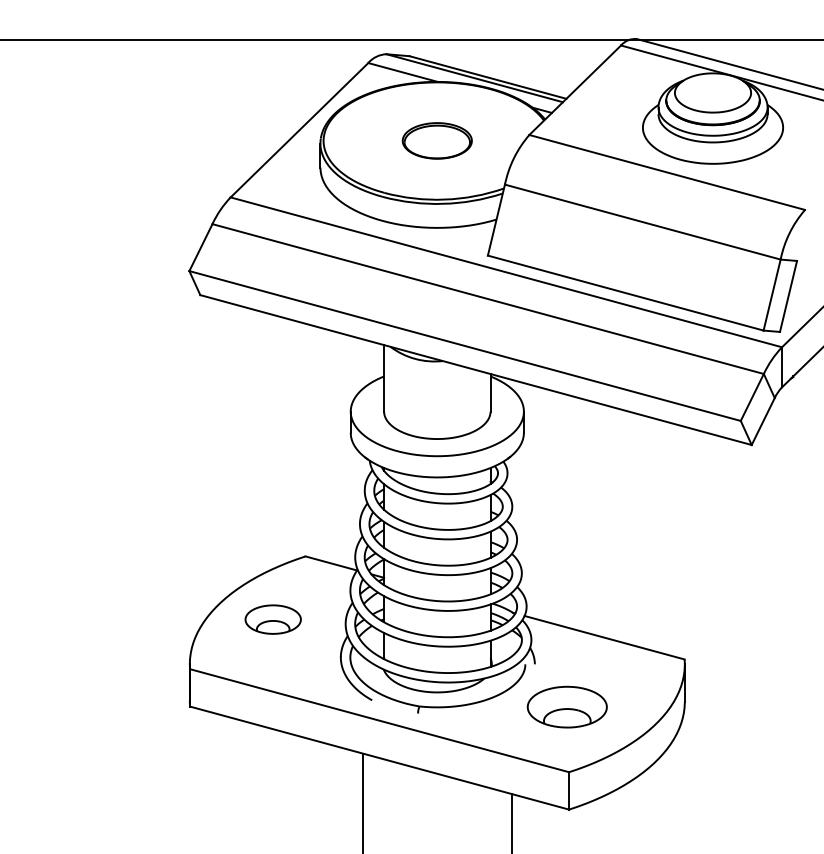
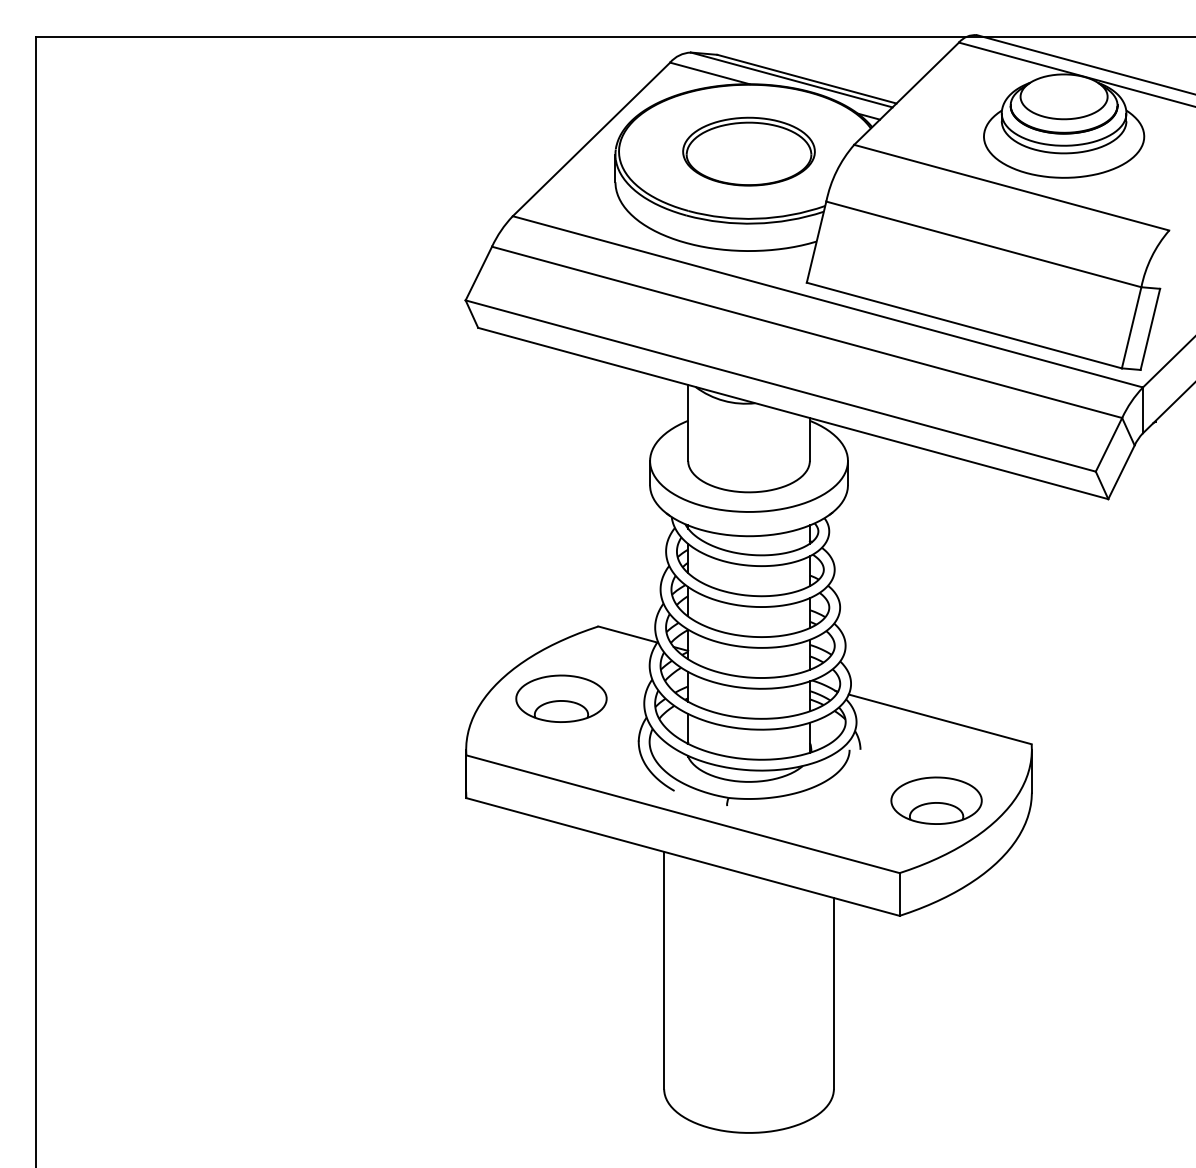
part: (436, 140) -> (748, 151), size x1.67
part: (273, 619) -> (561, 698), size x1.43
part: (567, 706) -> (936, 800), moved

